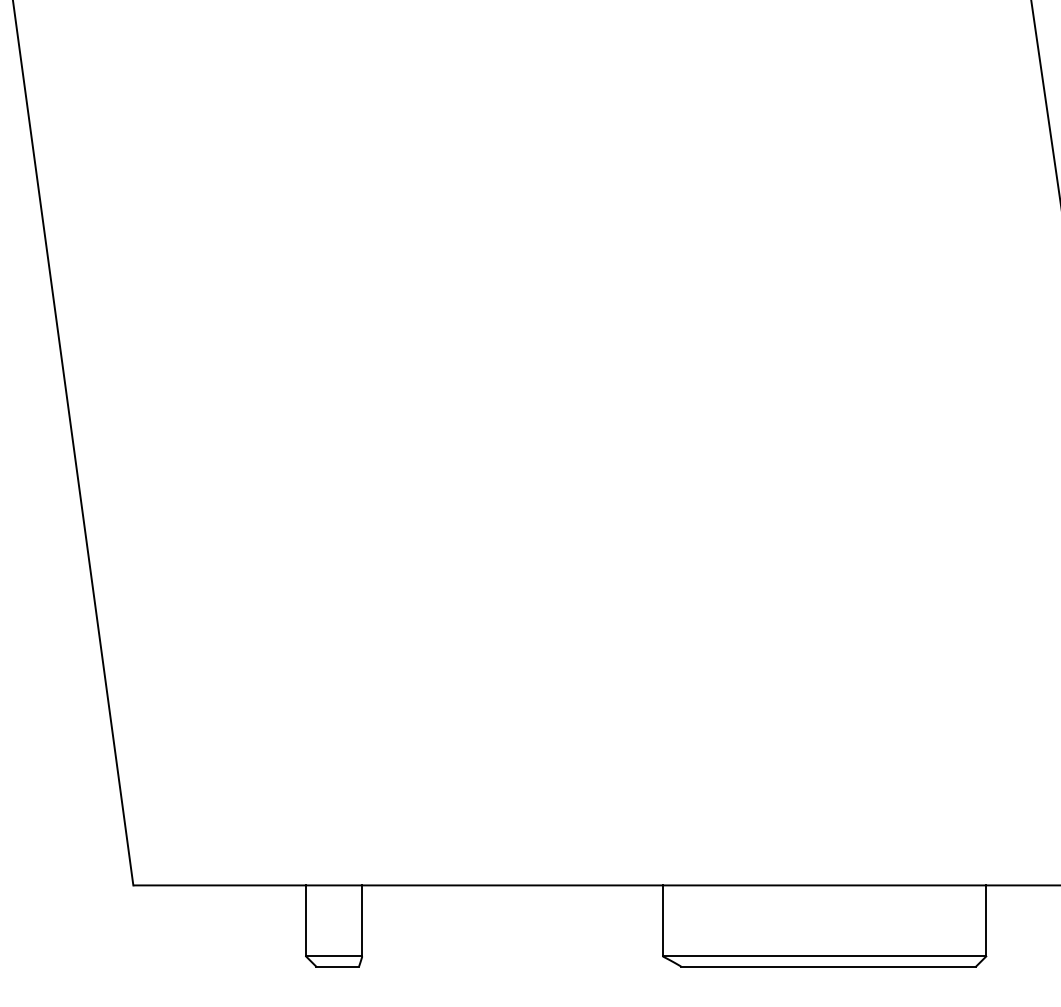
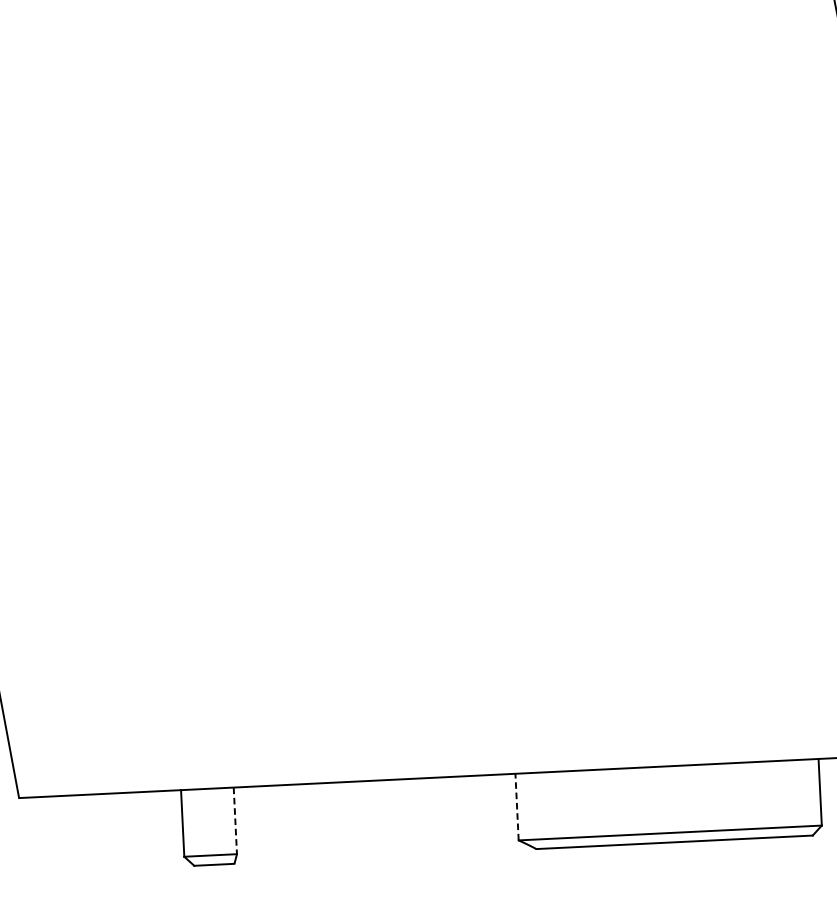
line: (362, 920) -> (235, 820), solid -> dashed
line: (662, 920) -> (516, 806), solid -> dashed

